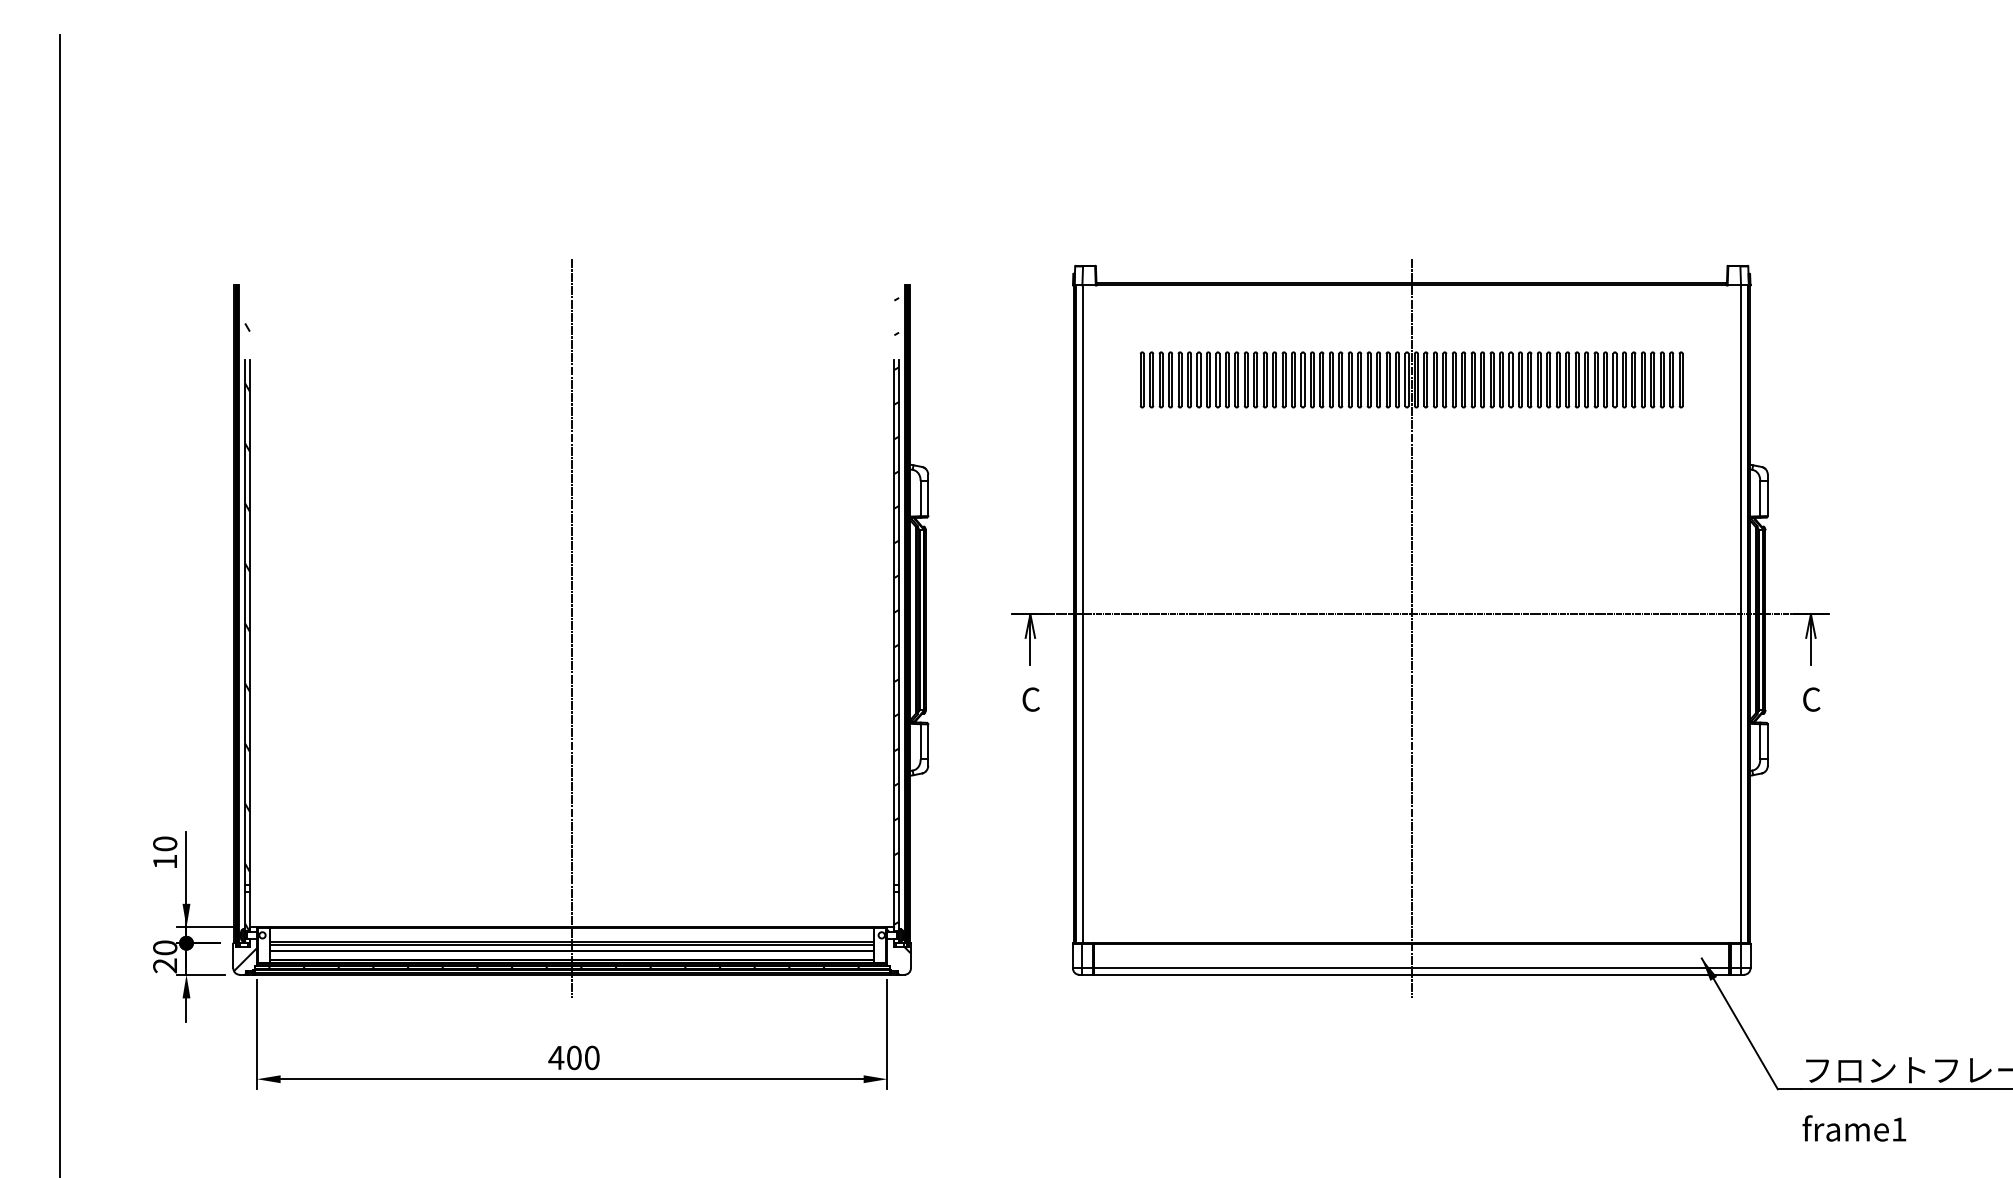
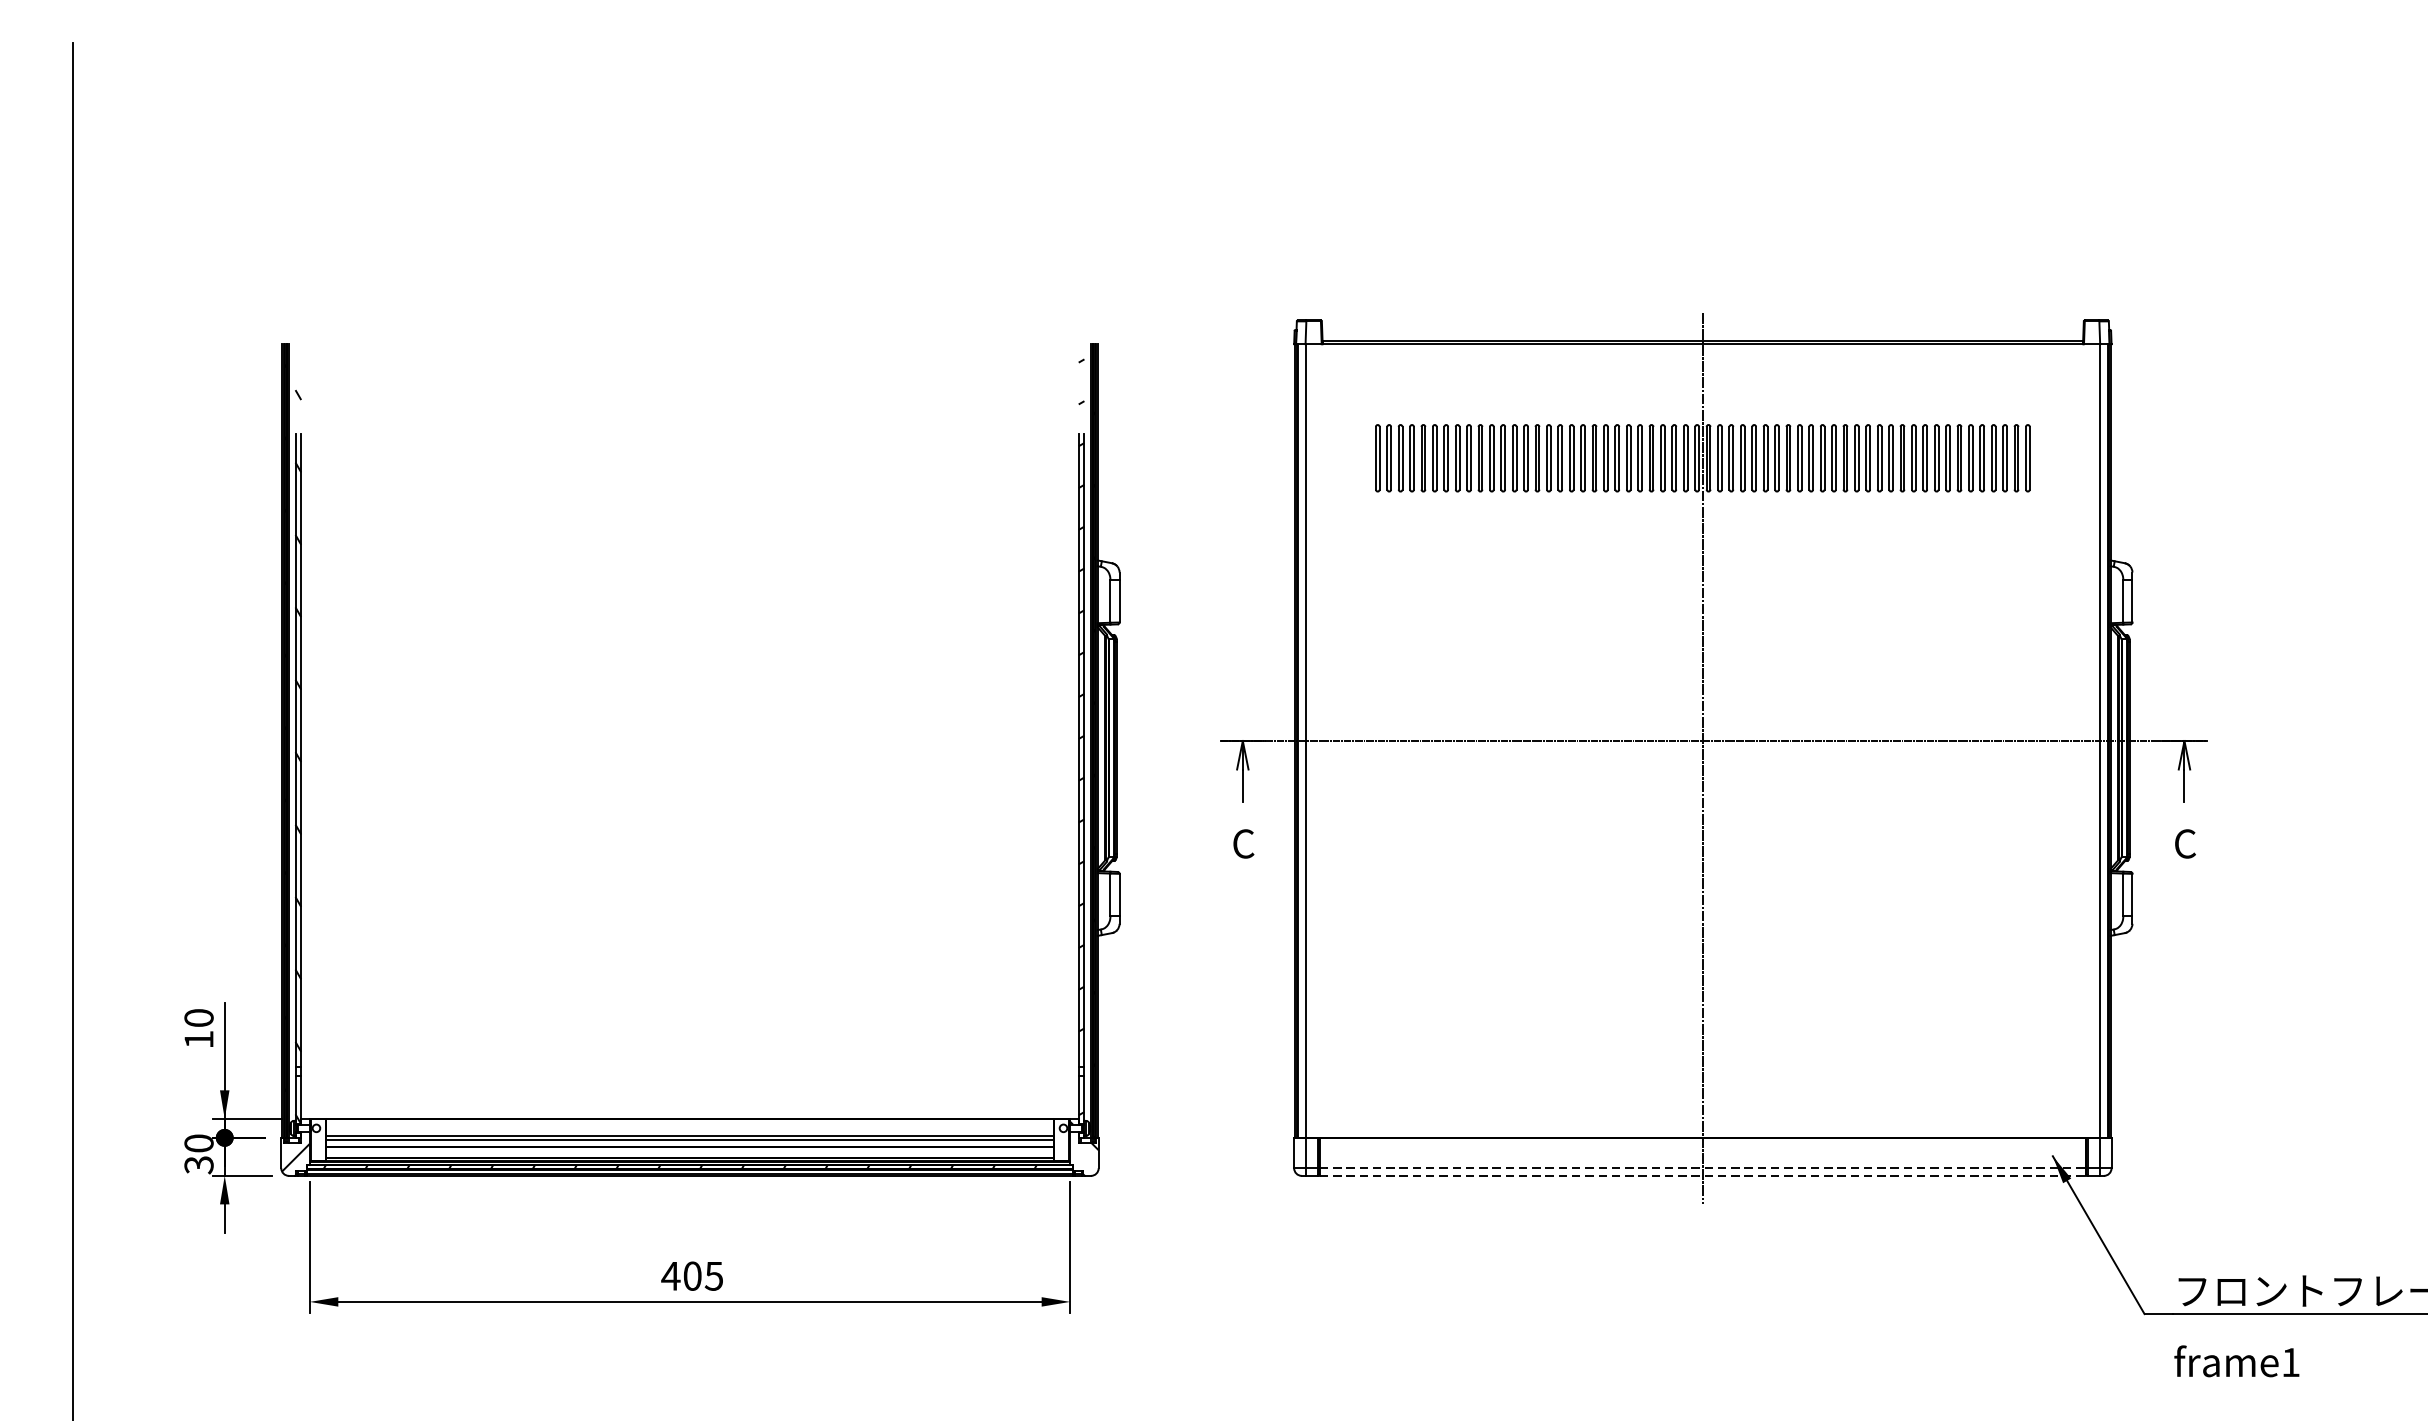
line: (572, 628) -> (690, 758), removed
text: (165, 965) -> (199, 1164), 20 -> 30
line: (1411, 968) -> (1702, 1168), solid -> dashed
line: (1411, 974) -> (1702, 1175), solid -> dashed
text: (591, 1057) -> (713, 1275), 400 -> 405

